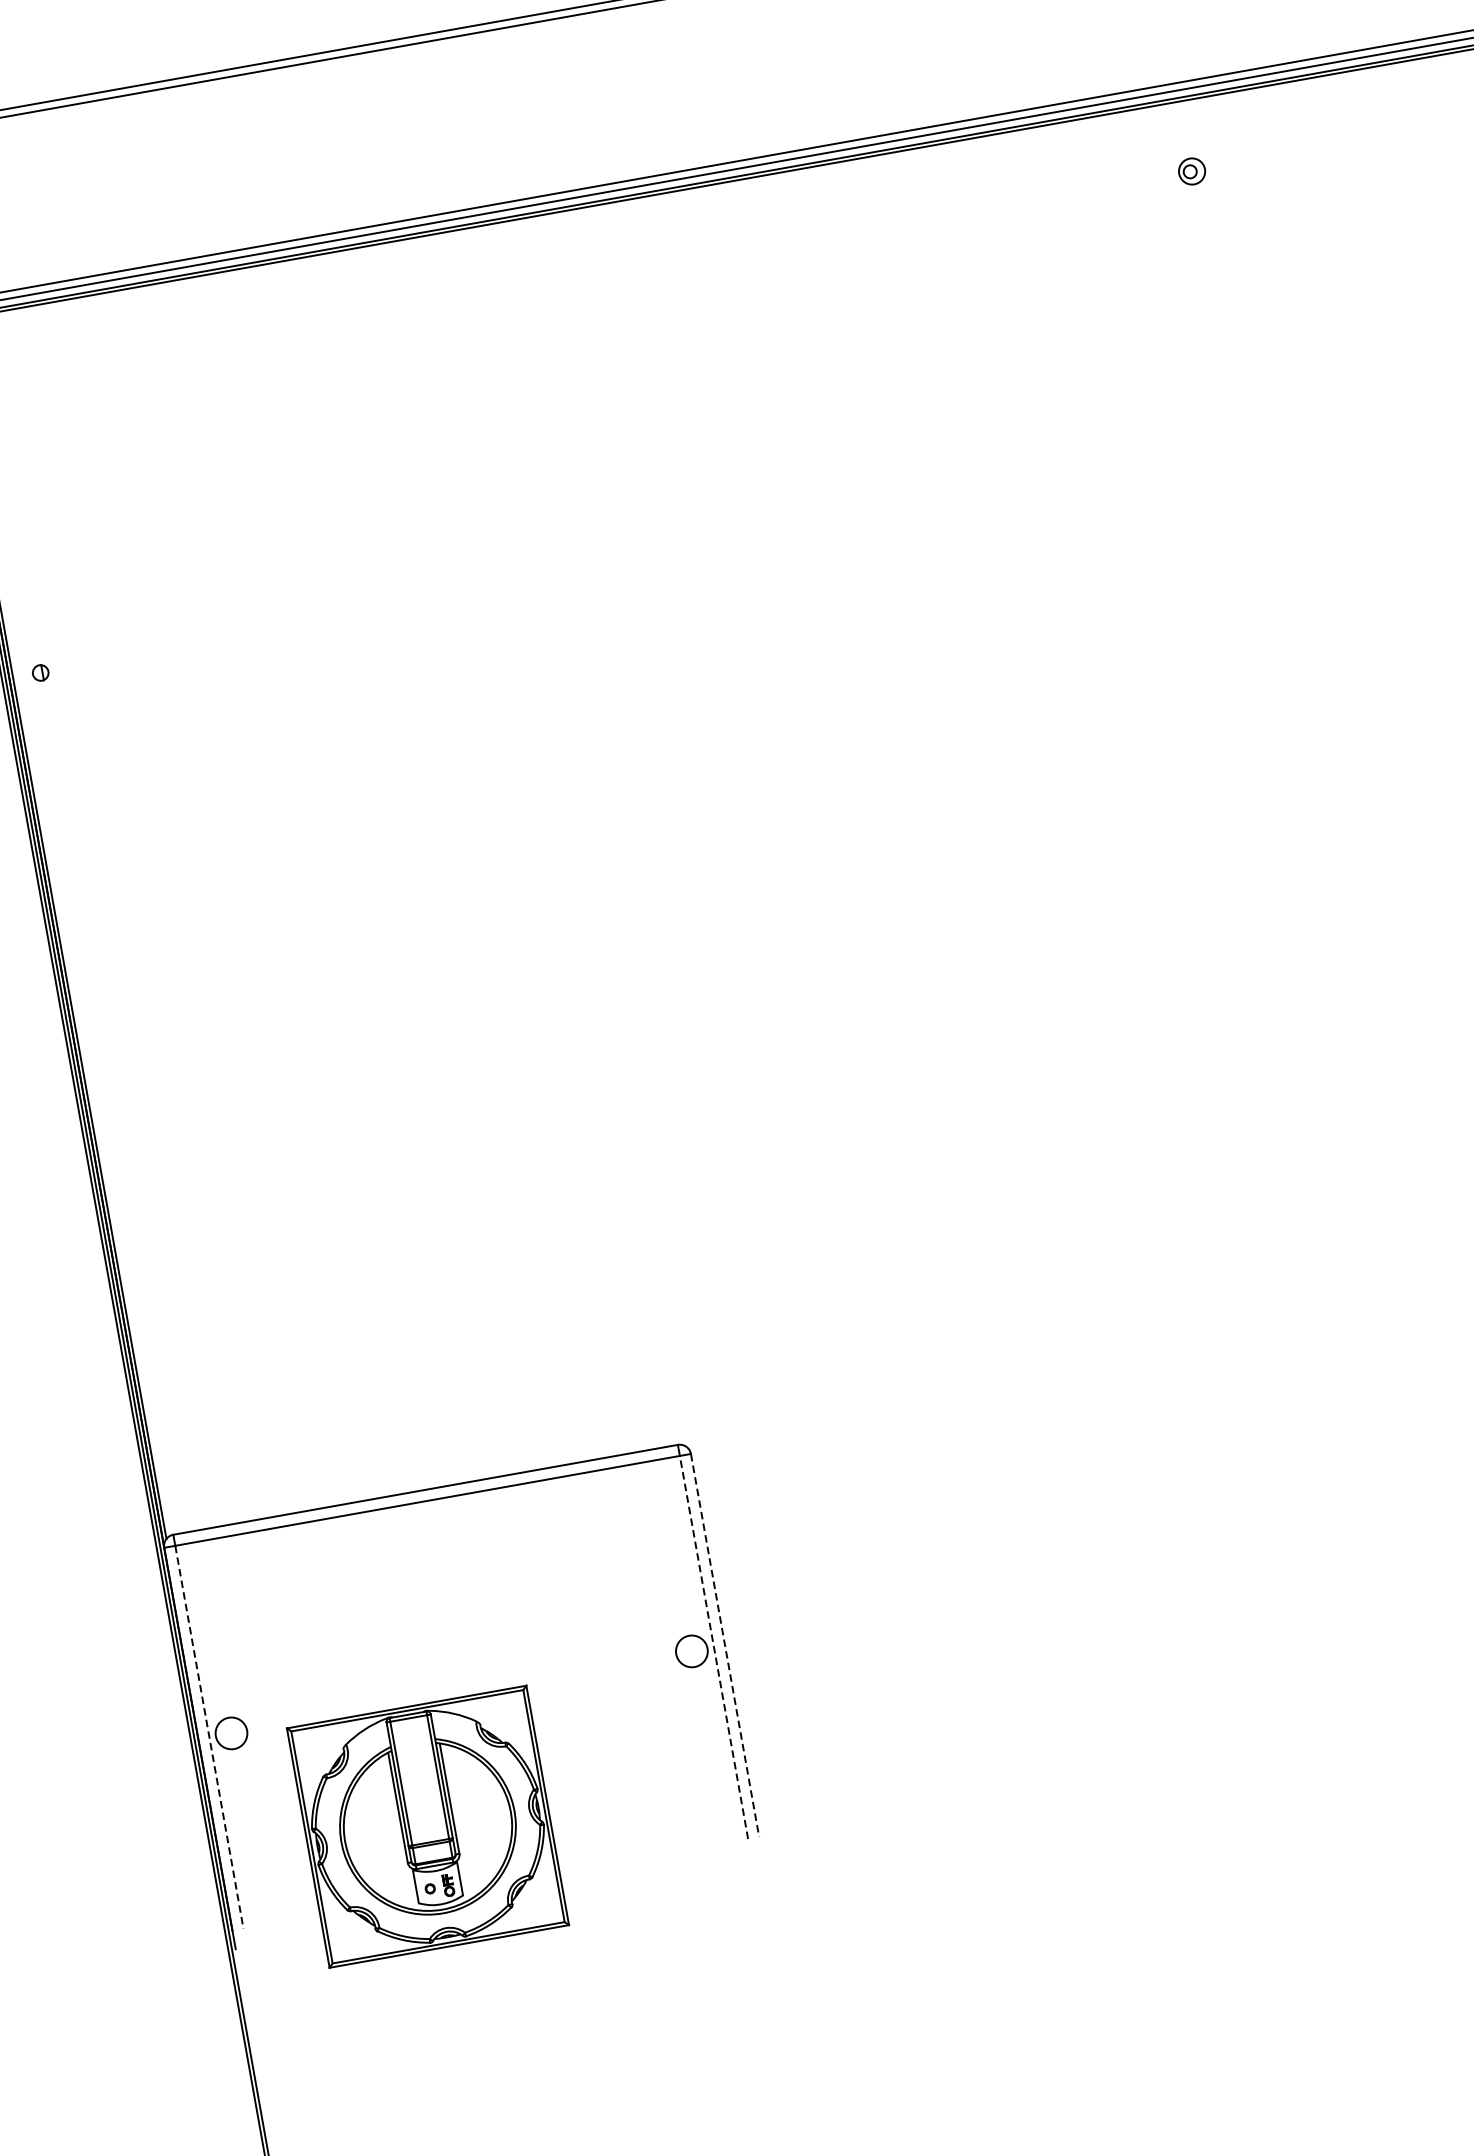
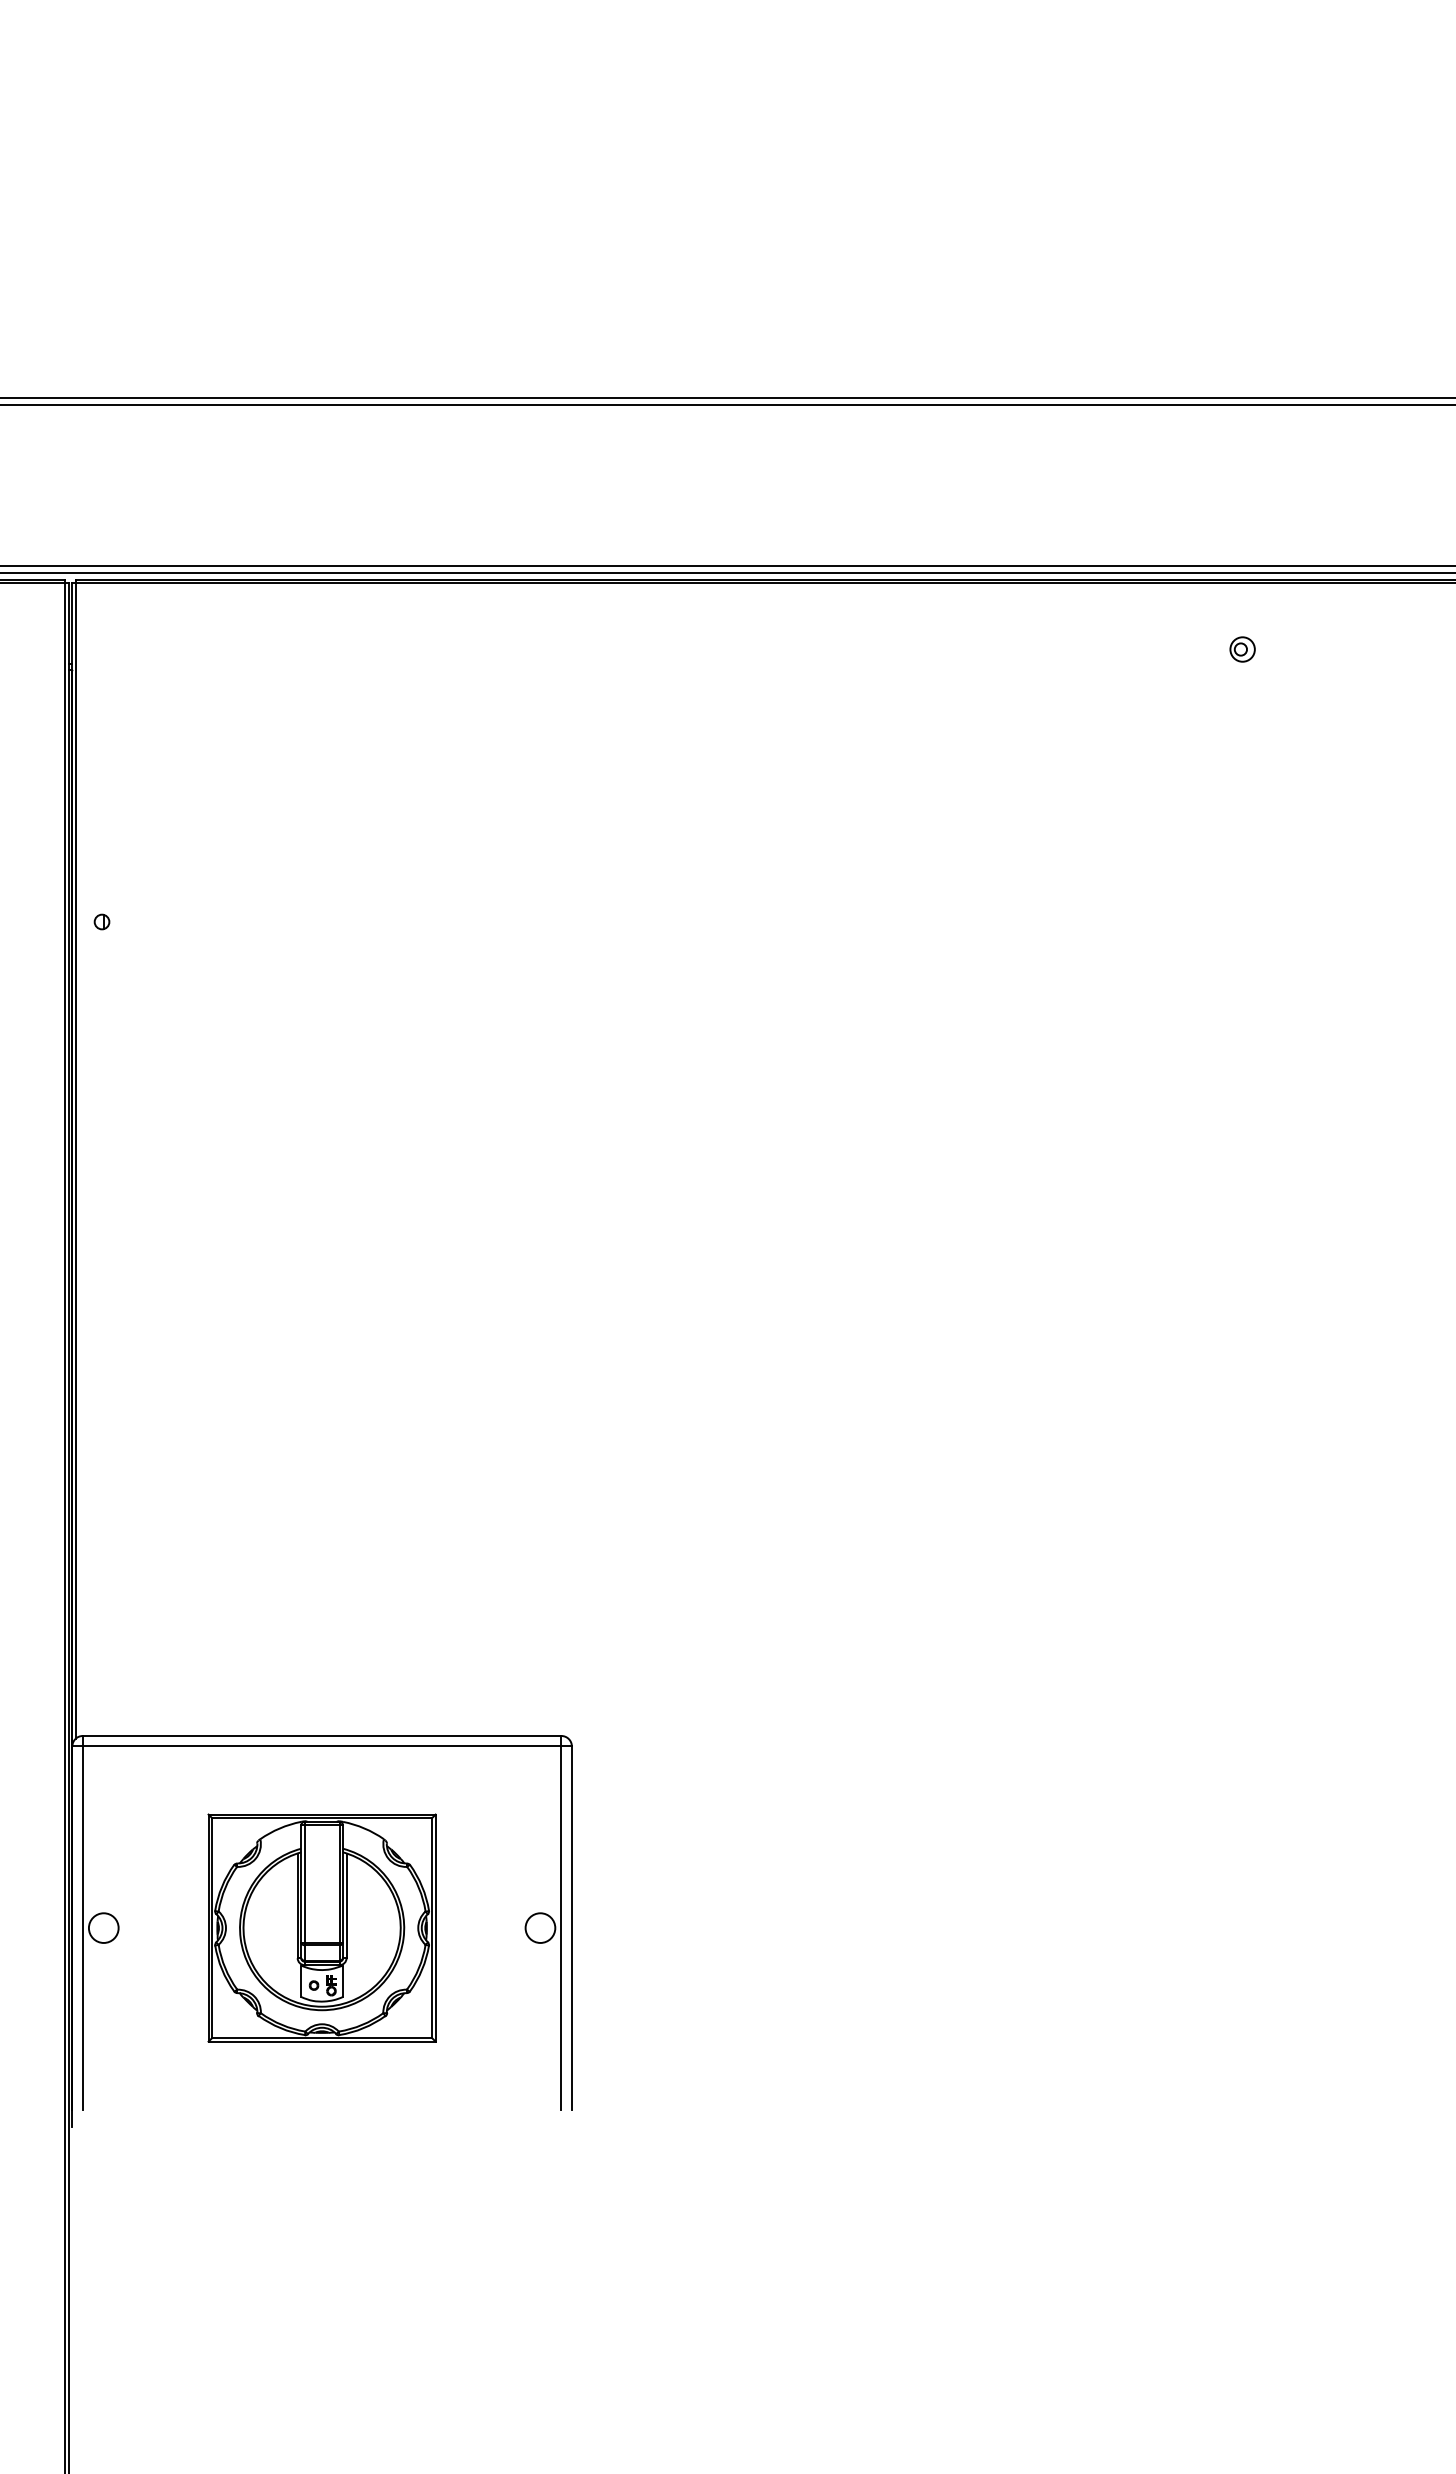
line: (724, 1645) -> (571, 1928), dashed -> solid
line: (714, 1647) -> (561, 1928), dashed -> solid
line: (209, 1737) -> (82, 1928), dashed -> solid
part: (427, 1826) -> (321, 1927), moved

